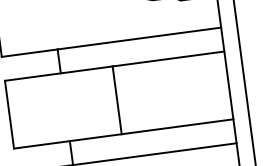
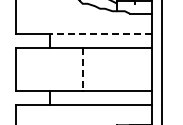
line: (139, 38) -> (101, 33), solid -> dashed
line: (116, 100) -> (82, 69), solid -> dashed

